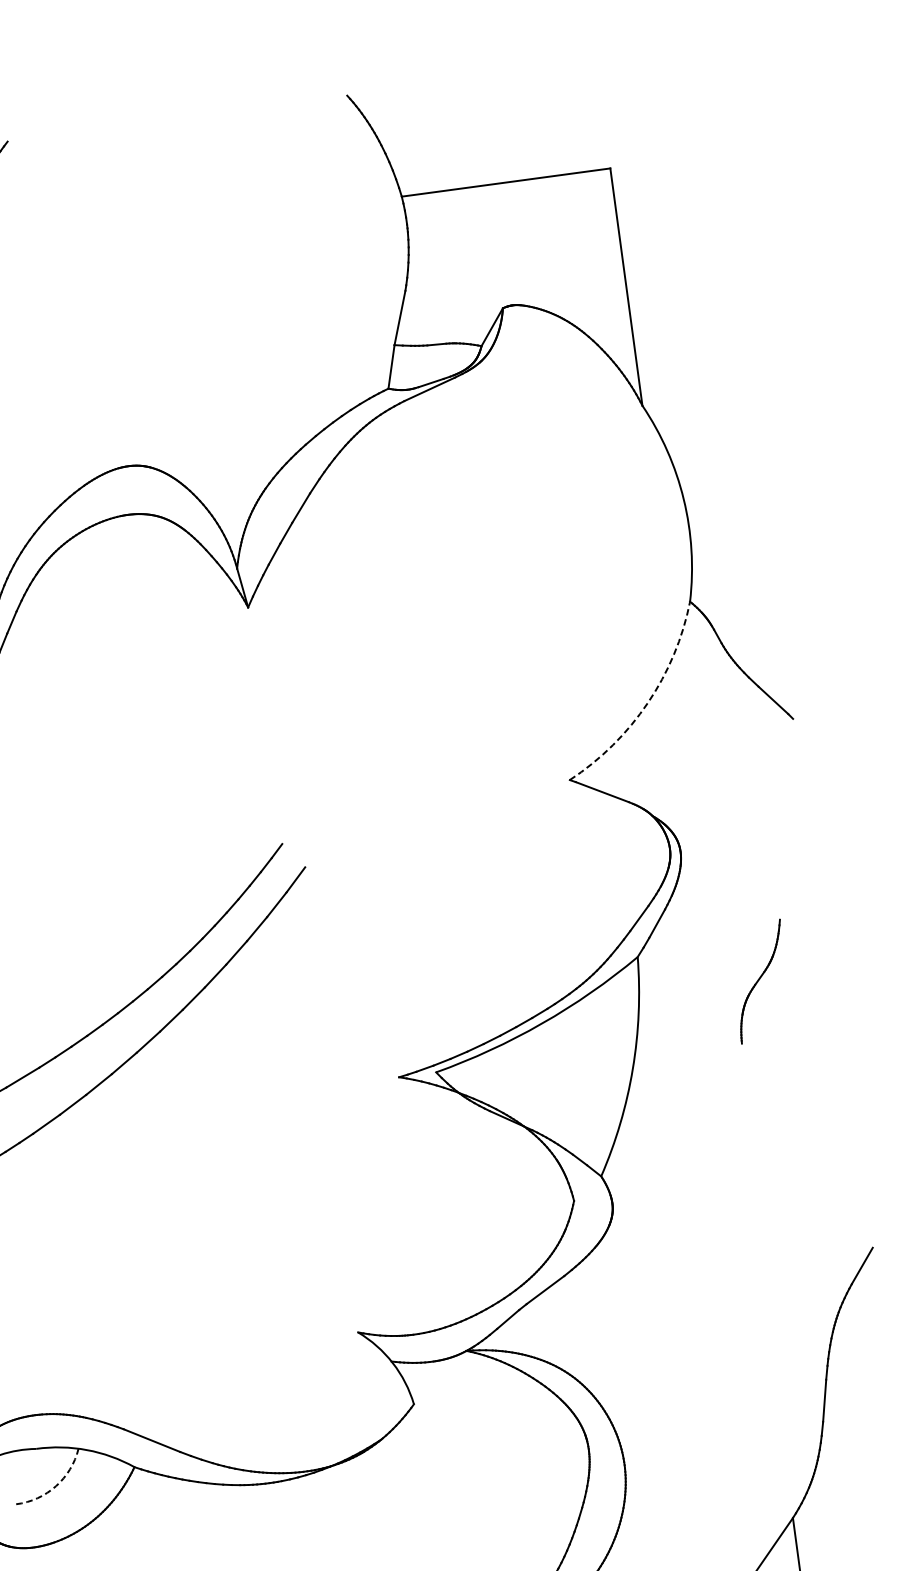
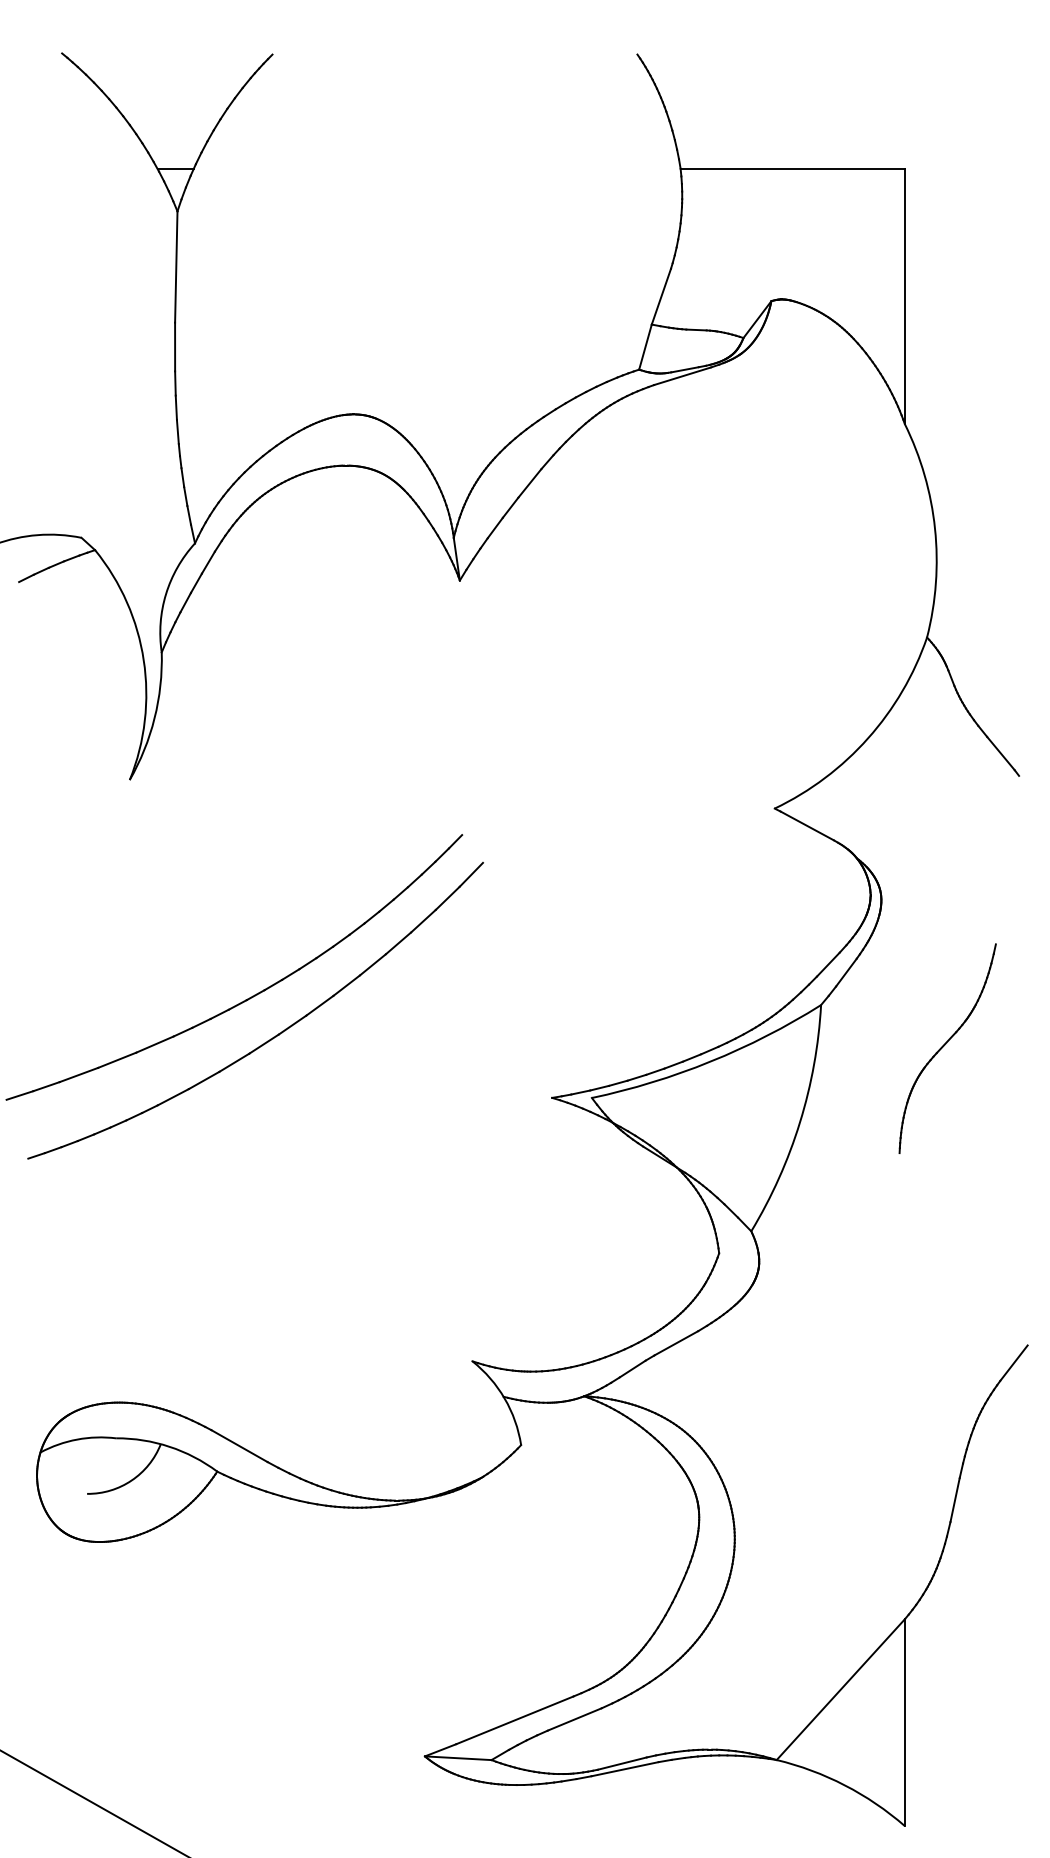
arc: (648, 703) -> (868, 738), dashed -> solid
part: (760, 981) -> (947, 1048), size x1.67
arc: (55, 1486) -> (131, 1480), dashed -> solid

